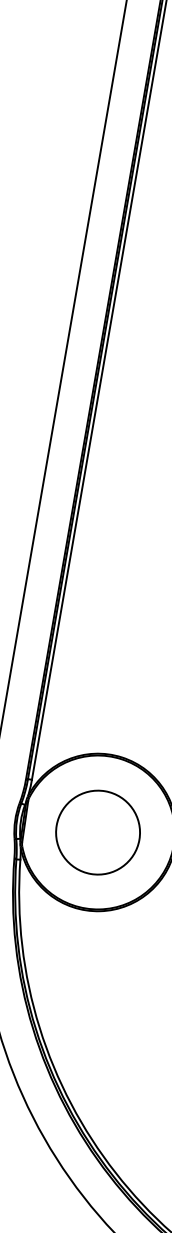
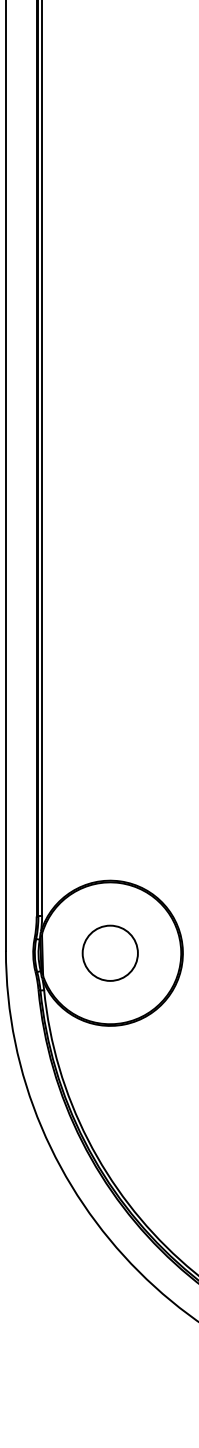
circle: (97, 831) -> (109, 952), size x0.71

